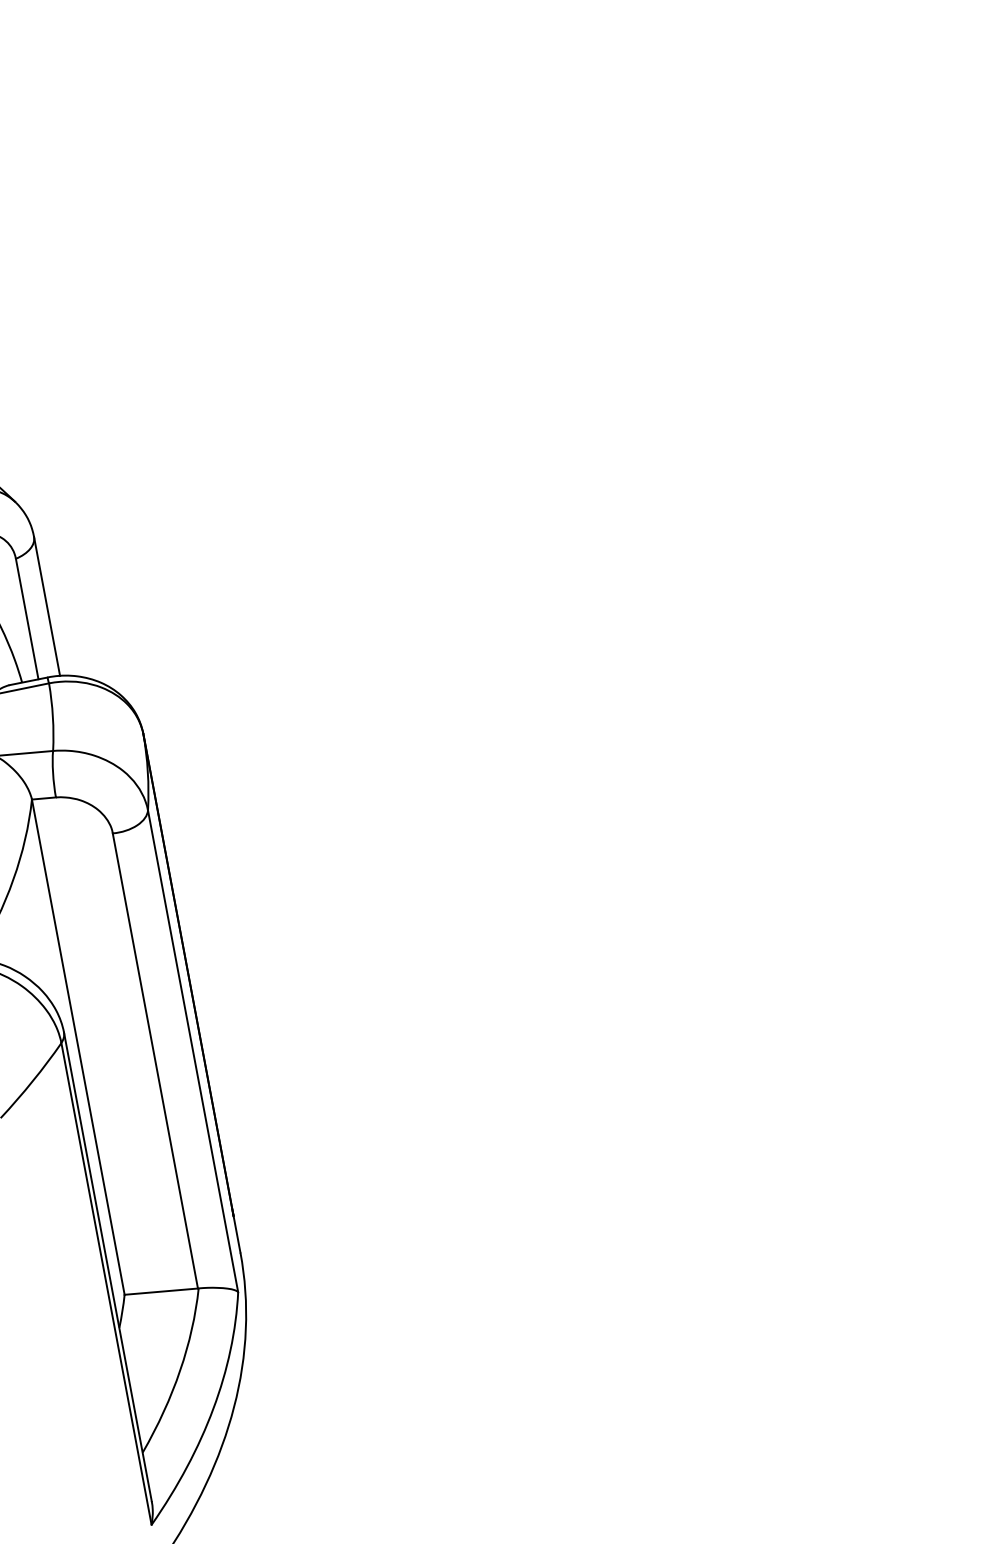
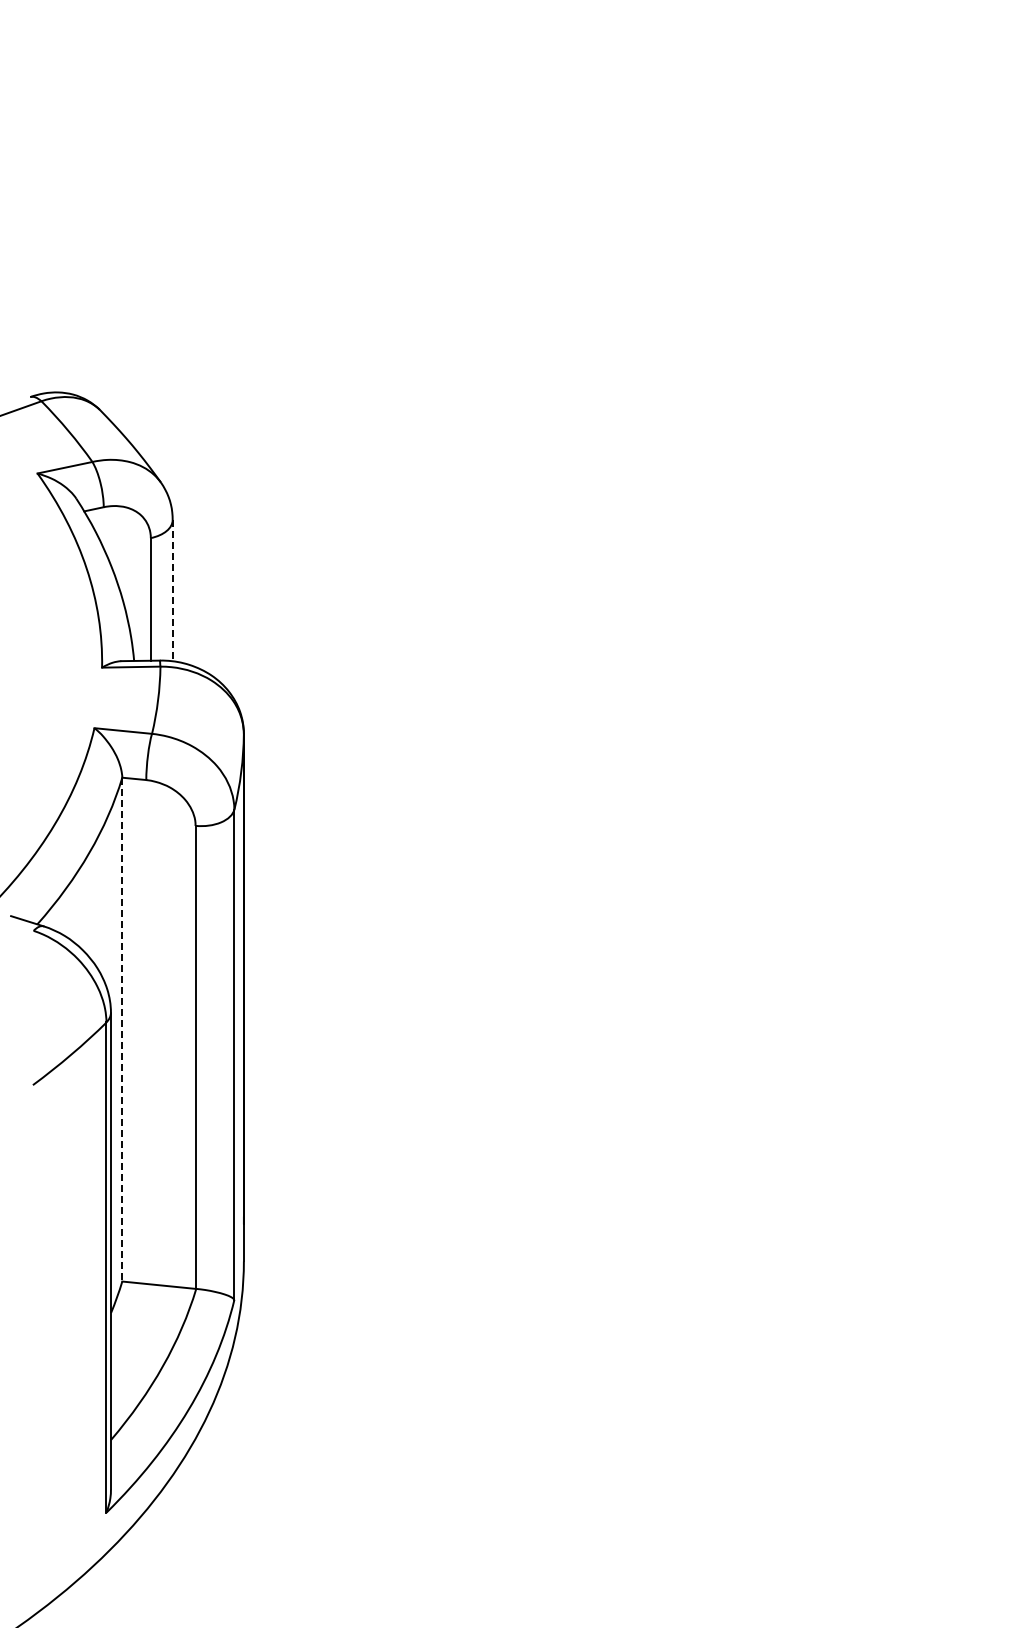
line: (46, 606) -> (172, 590), solid -> dashed
line: (78, 1047) -> (122, 1029), solid -> dashed

